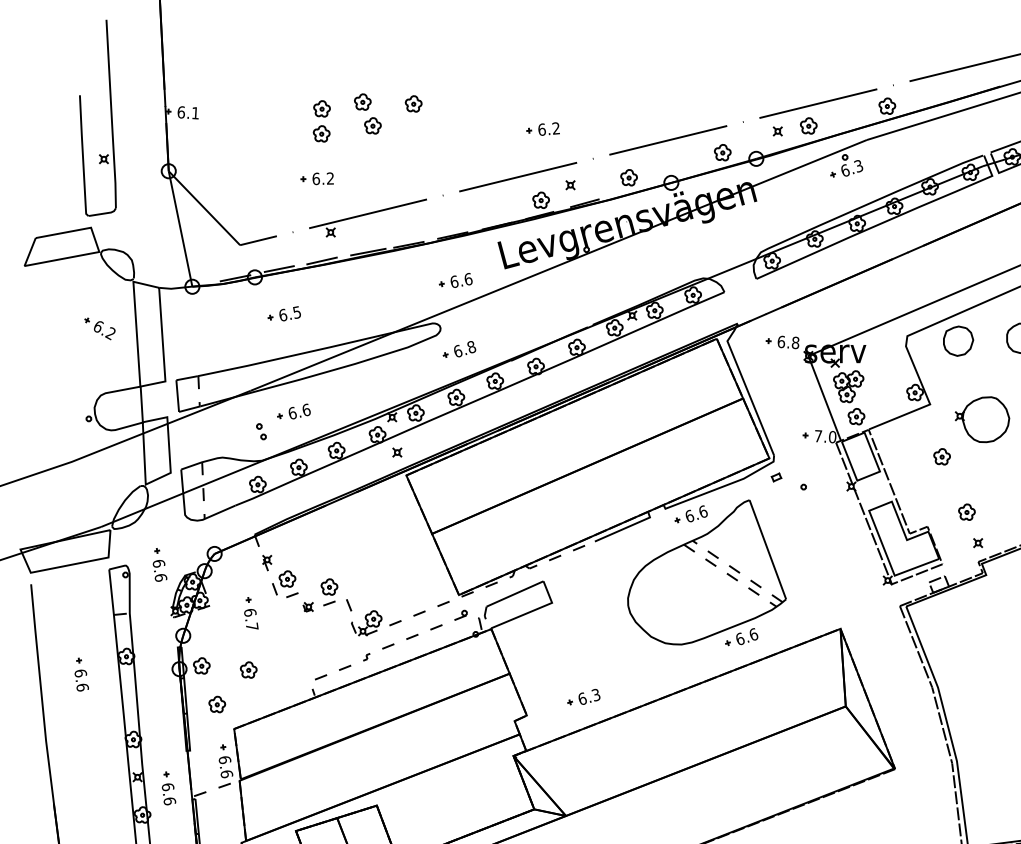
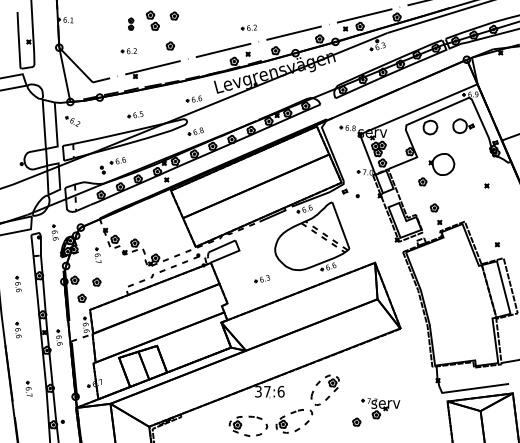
part: (320, 119) -> (130, 23), size x0.6
part: (541, 128) -> (248, 27), moved
part: (403, 166) -> (169, 45), added
part: (284, 313) -> (135, 114), moved
part: (98, 328) -> (72, 121), moved
part: (584, 698) -> (262, 279), moved
part: (81, 770) -> (18, 329), added

